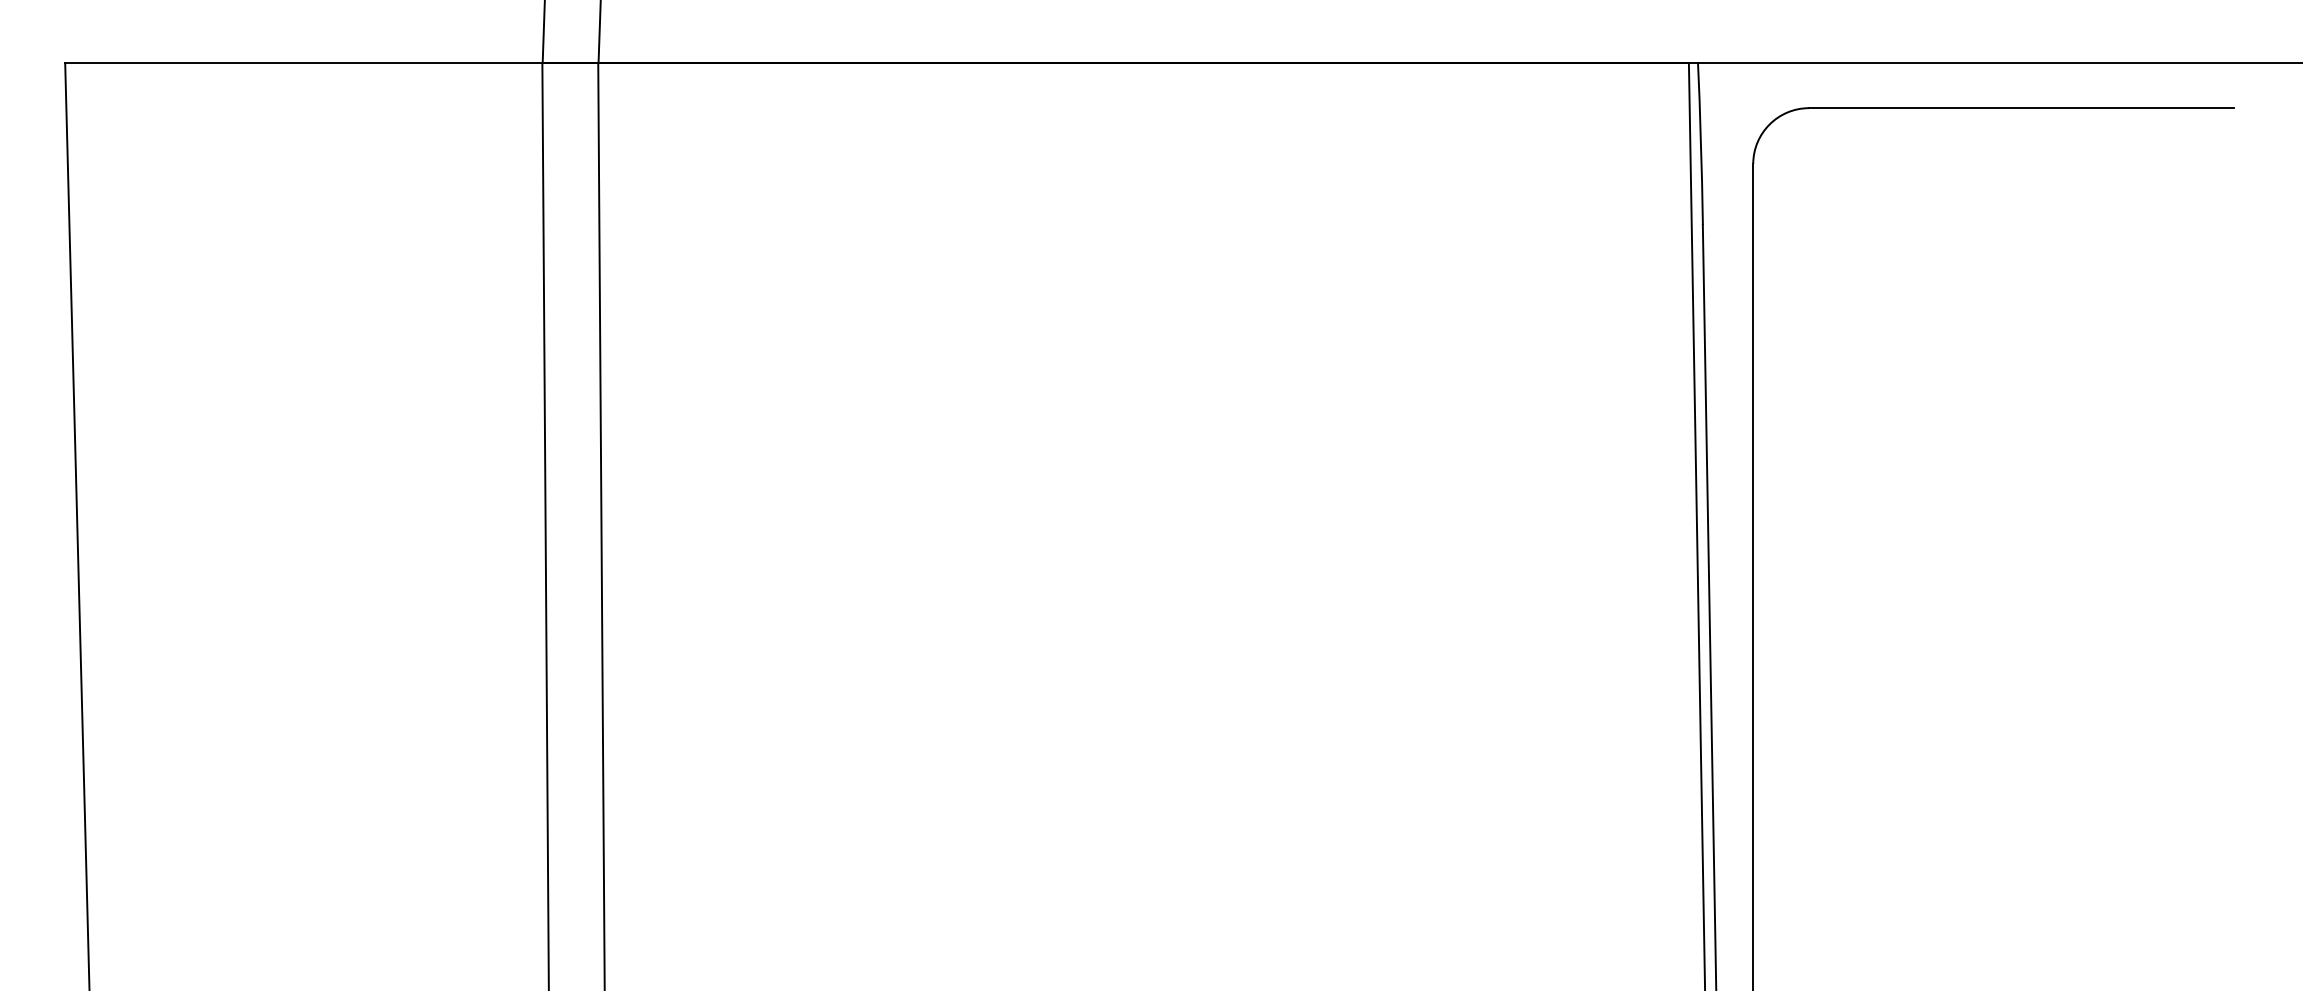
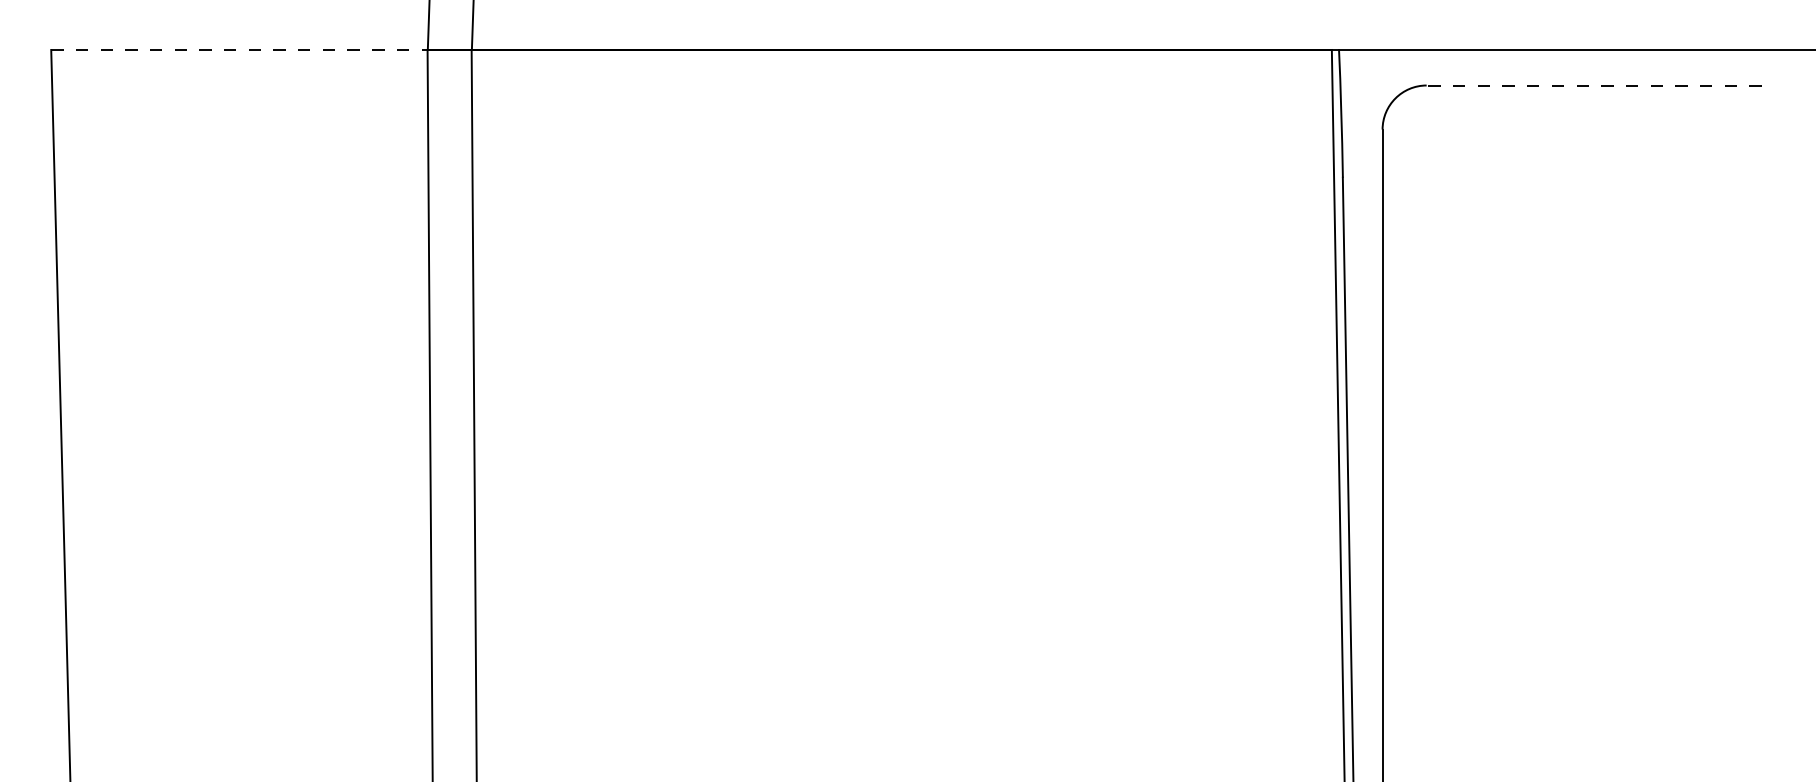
line: (303, 63) -> (239, 50), solid -> dashed
line: (2020, 108) -> (1593, 85), solid -> dashed

